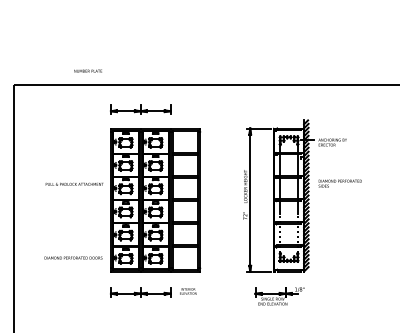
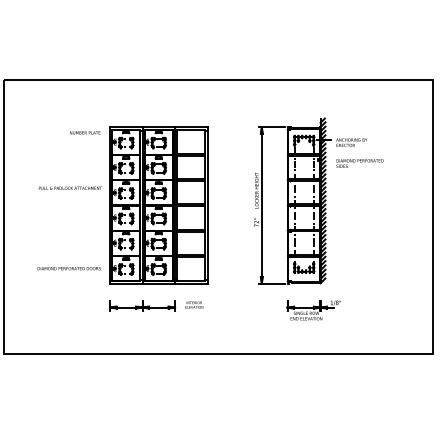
text: (88, 70) -> (85, 132), moved
part: (140, 109) -> (142, 106), removed
text: (339, 183) -> (359, 163), moved
part: (279, 296) -> (313, 310), moved

